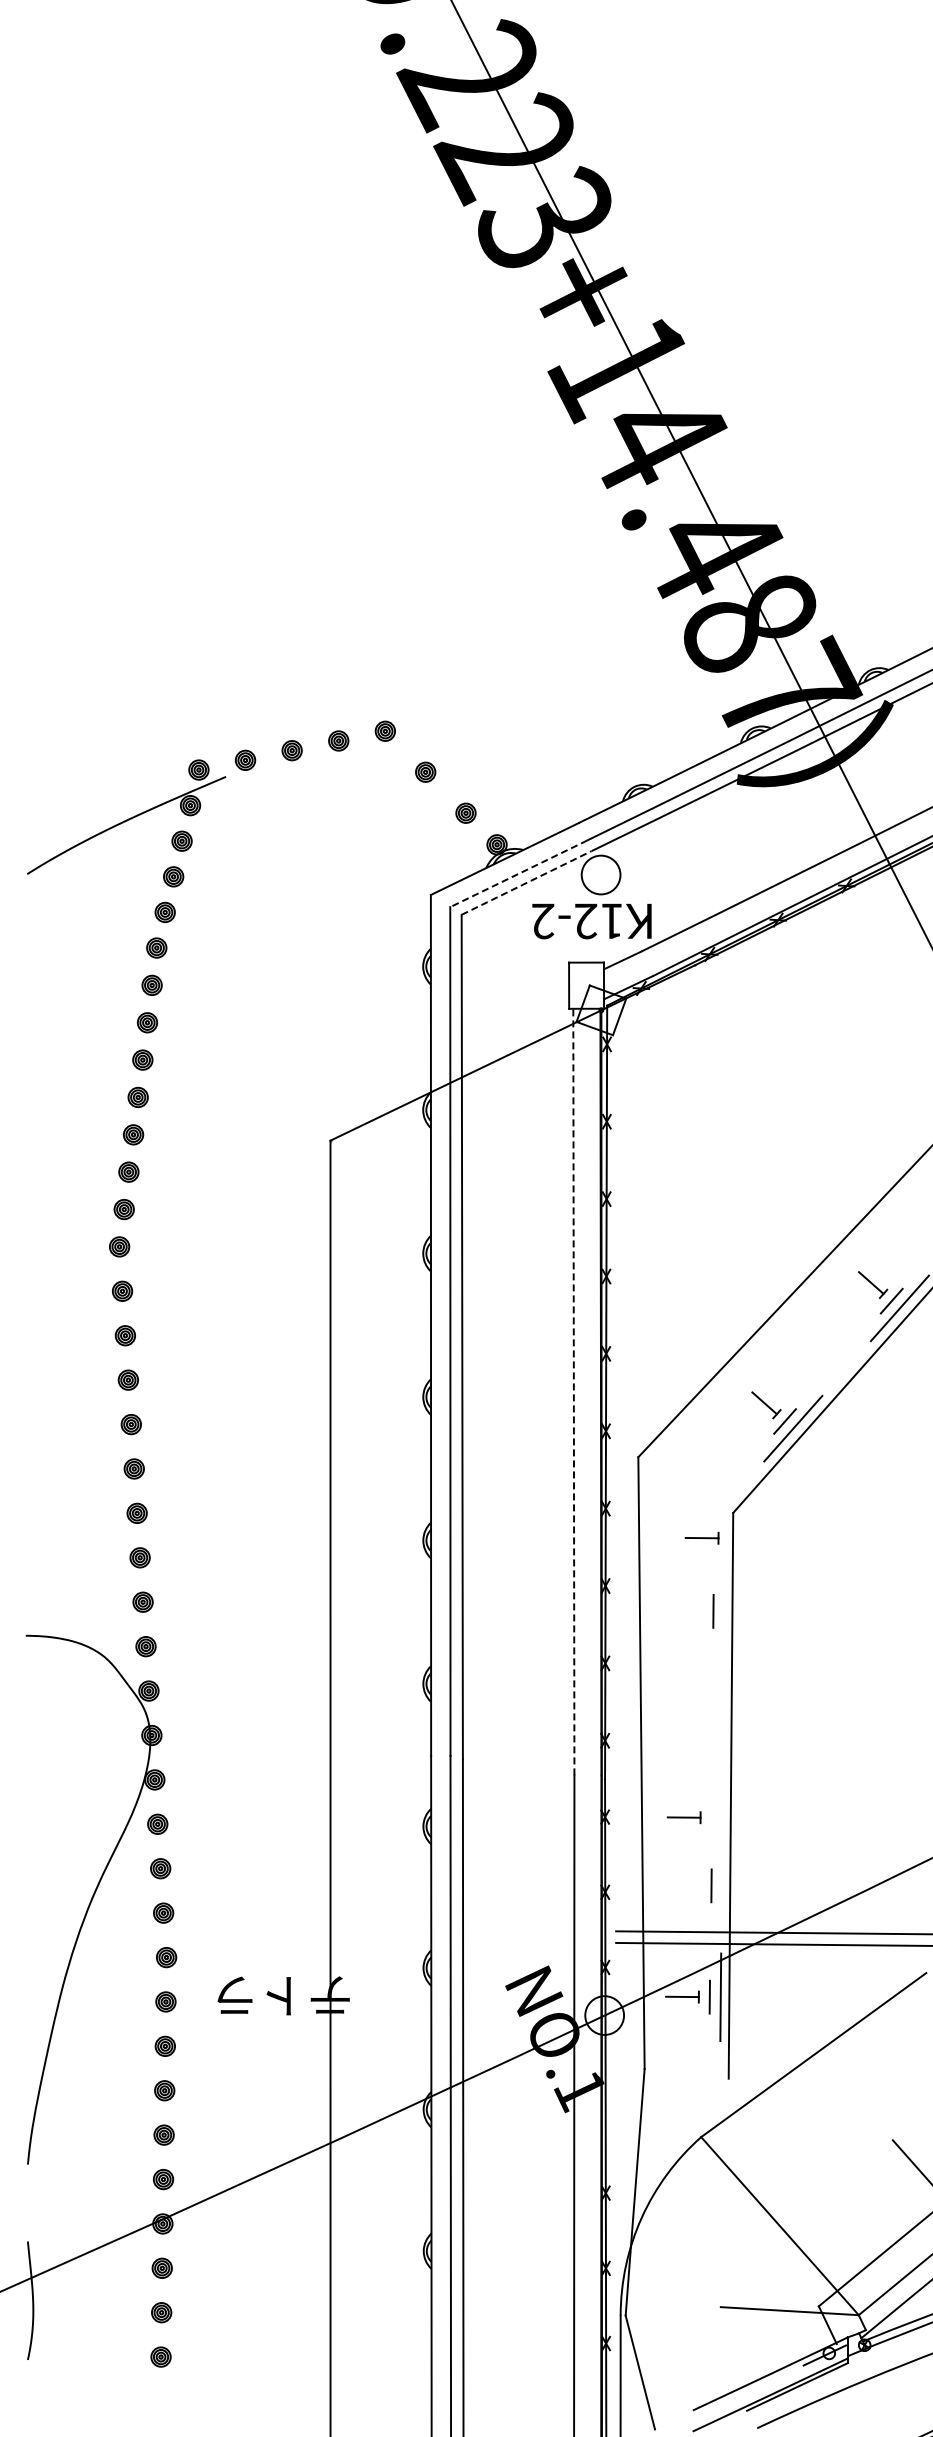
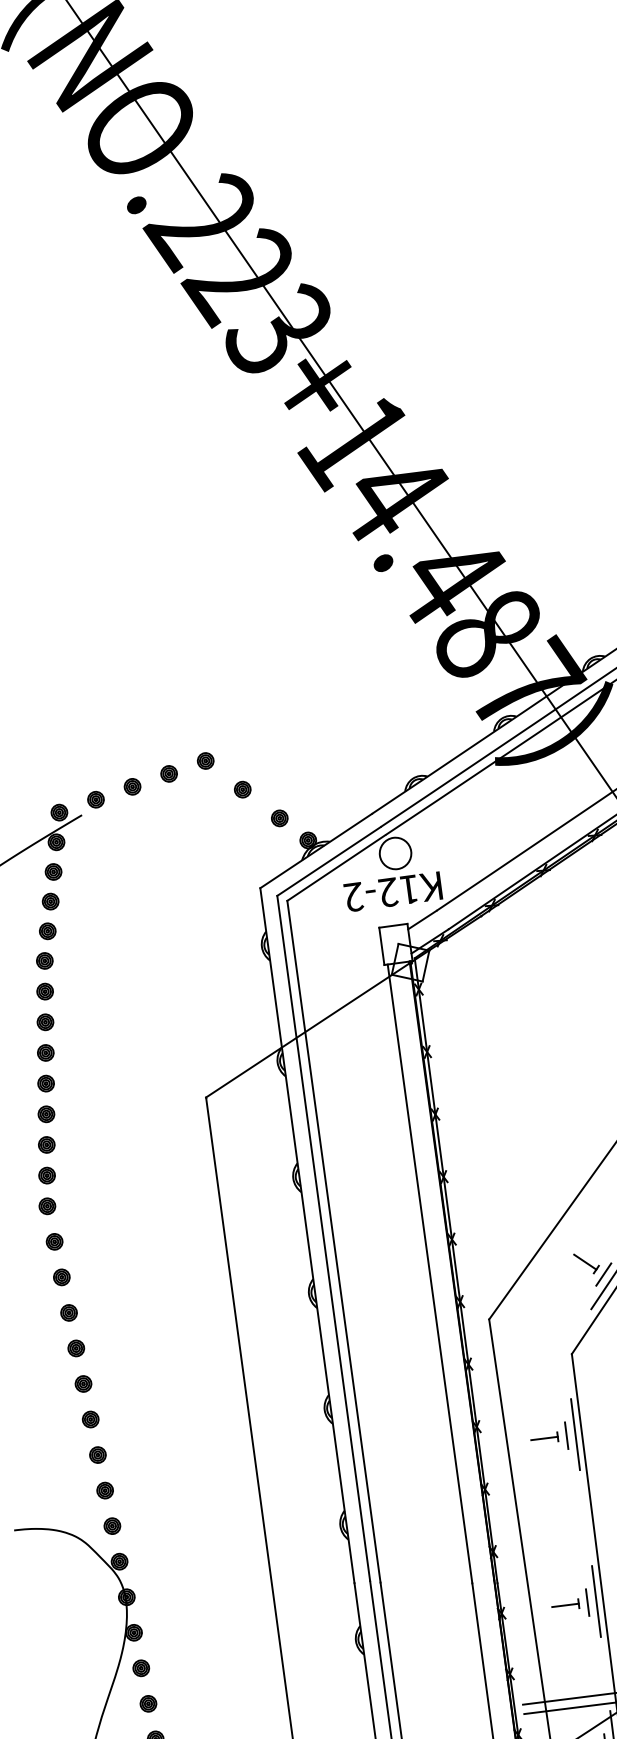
line: (518, 874) -> (328, 862), dashed -> solid
line: (527, 882) -> (336, 867), dashed -> solid
line: (573, 1391) -> (429, 1273), dashed -> solid
part: (701, 1537) -> (544, 1438), moved
line: (724, 1611) -> (575, 1434), added
line: (722, 1817) -> (596, 1601), added
line: (711, 1885) -> (587, 1602), moved

